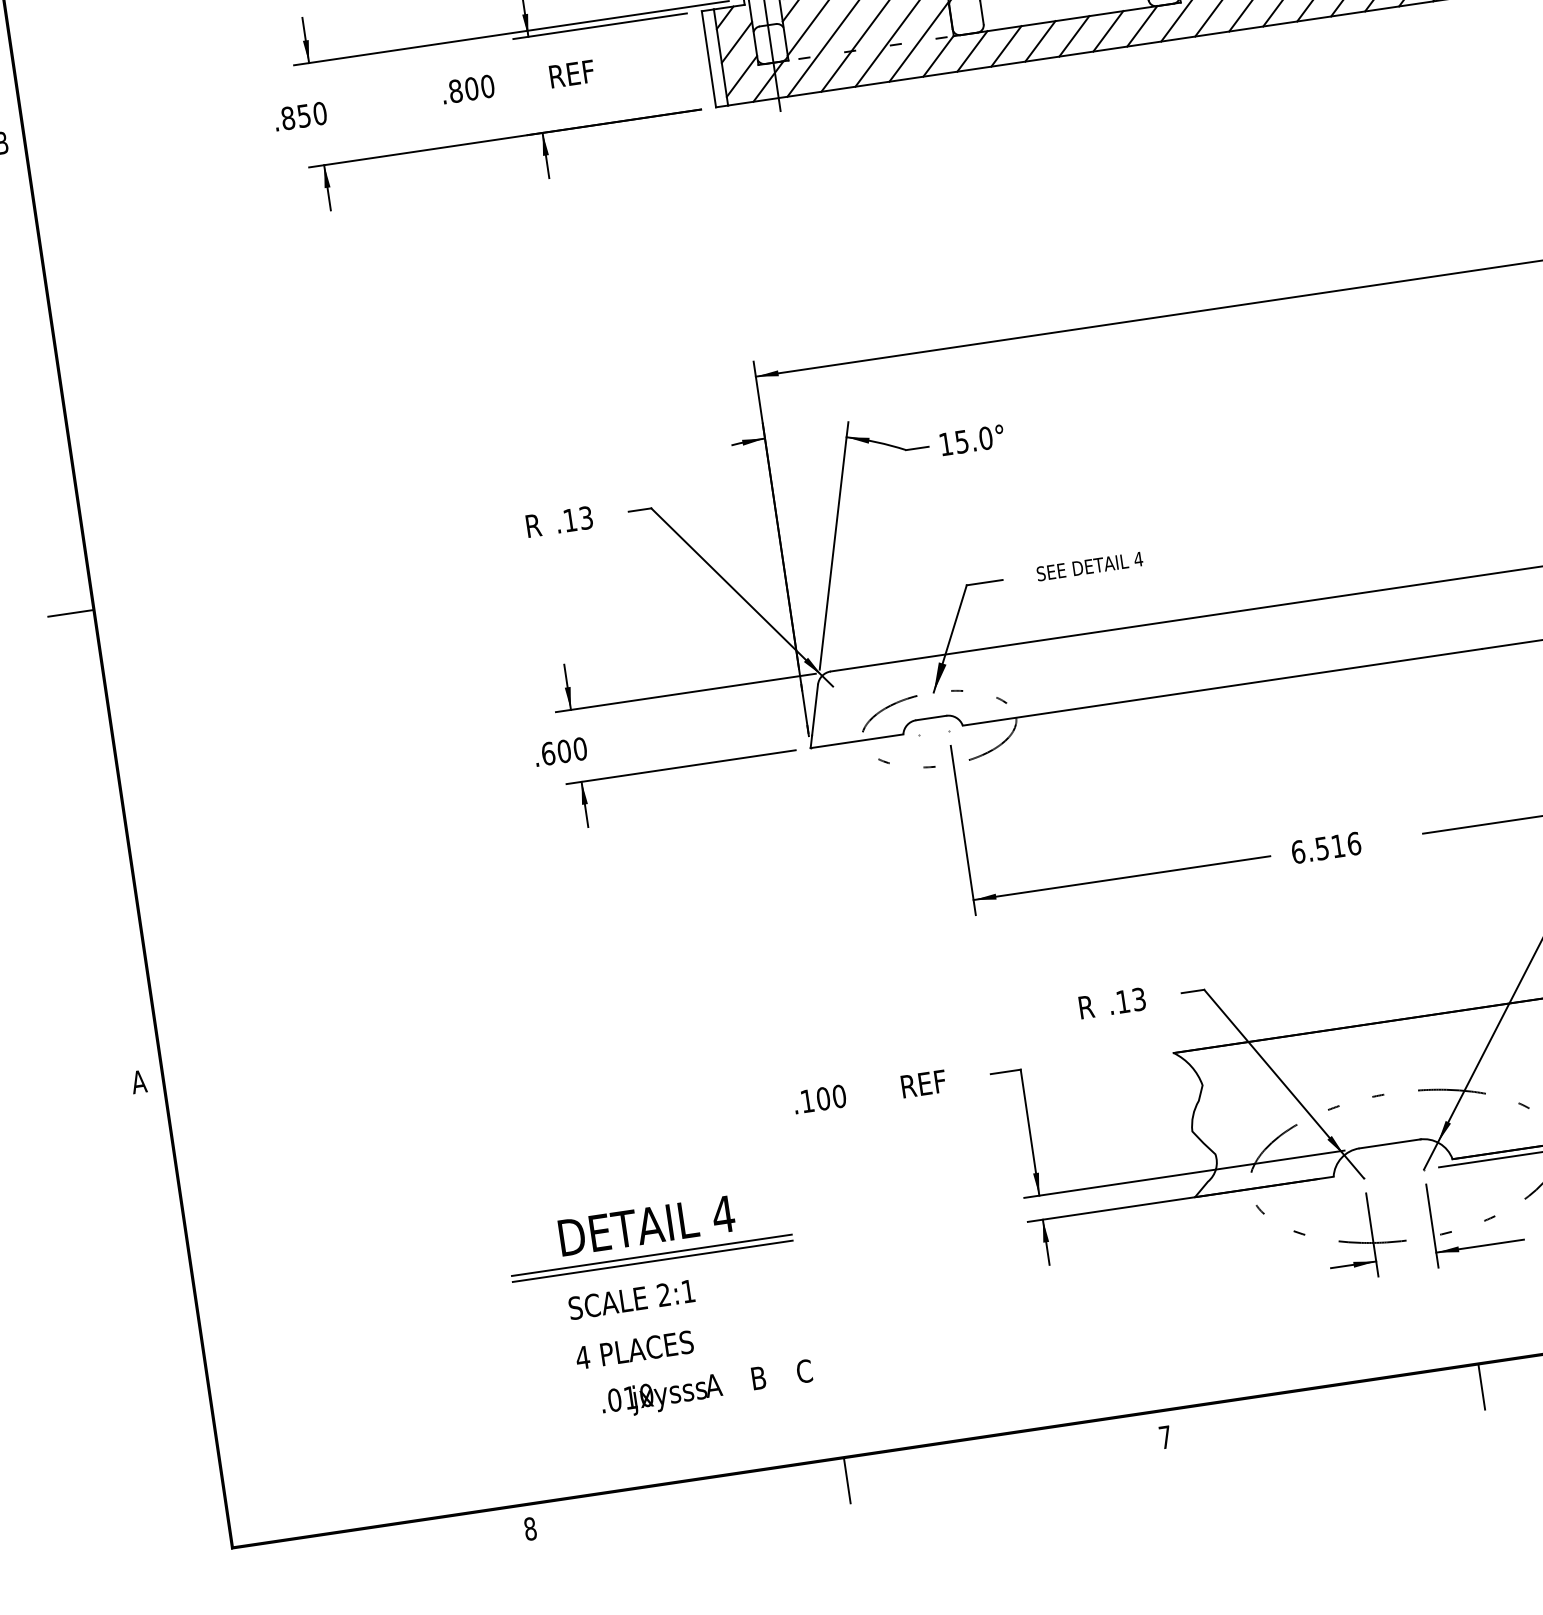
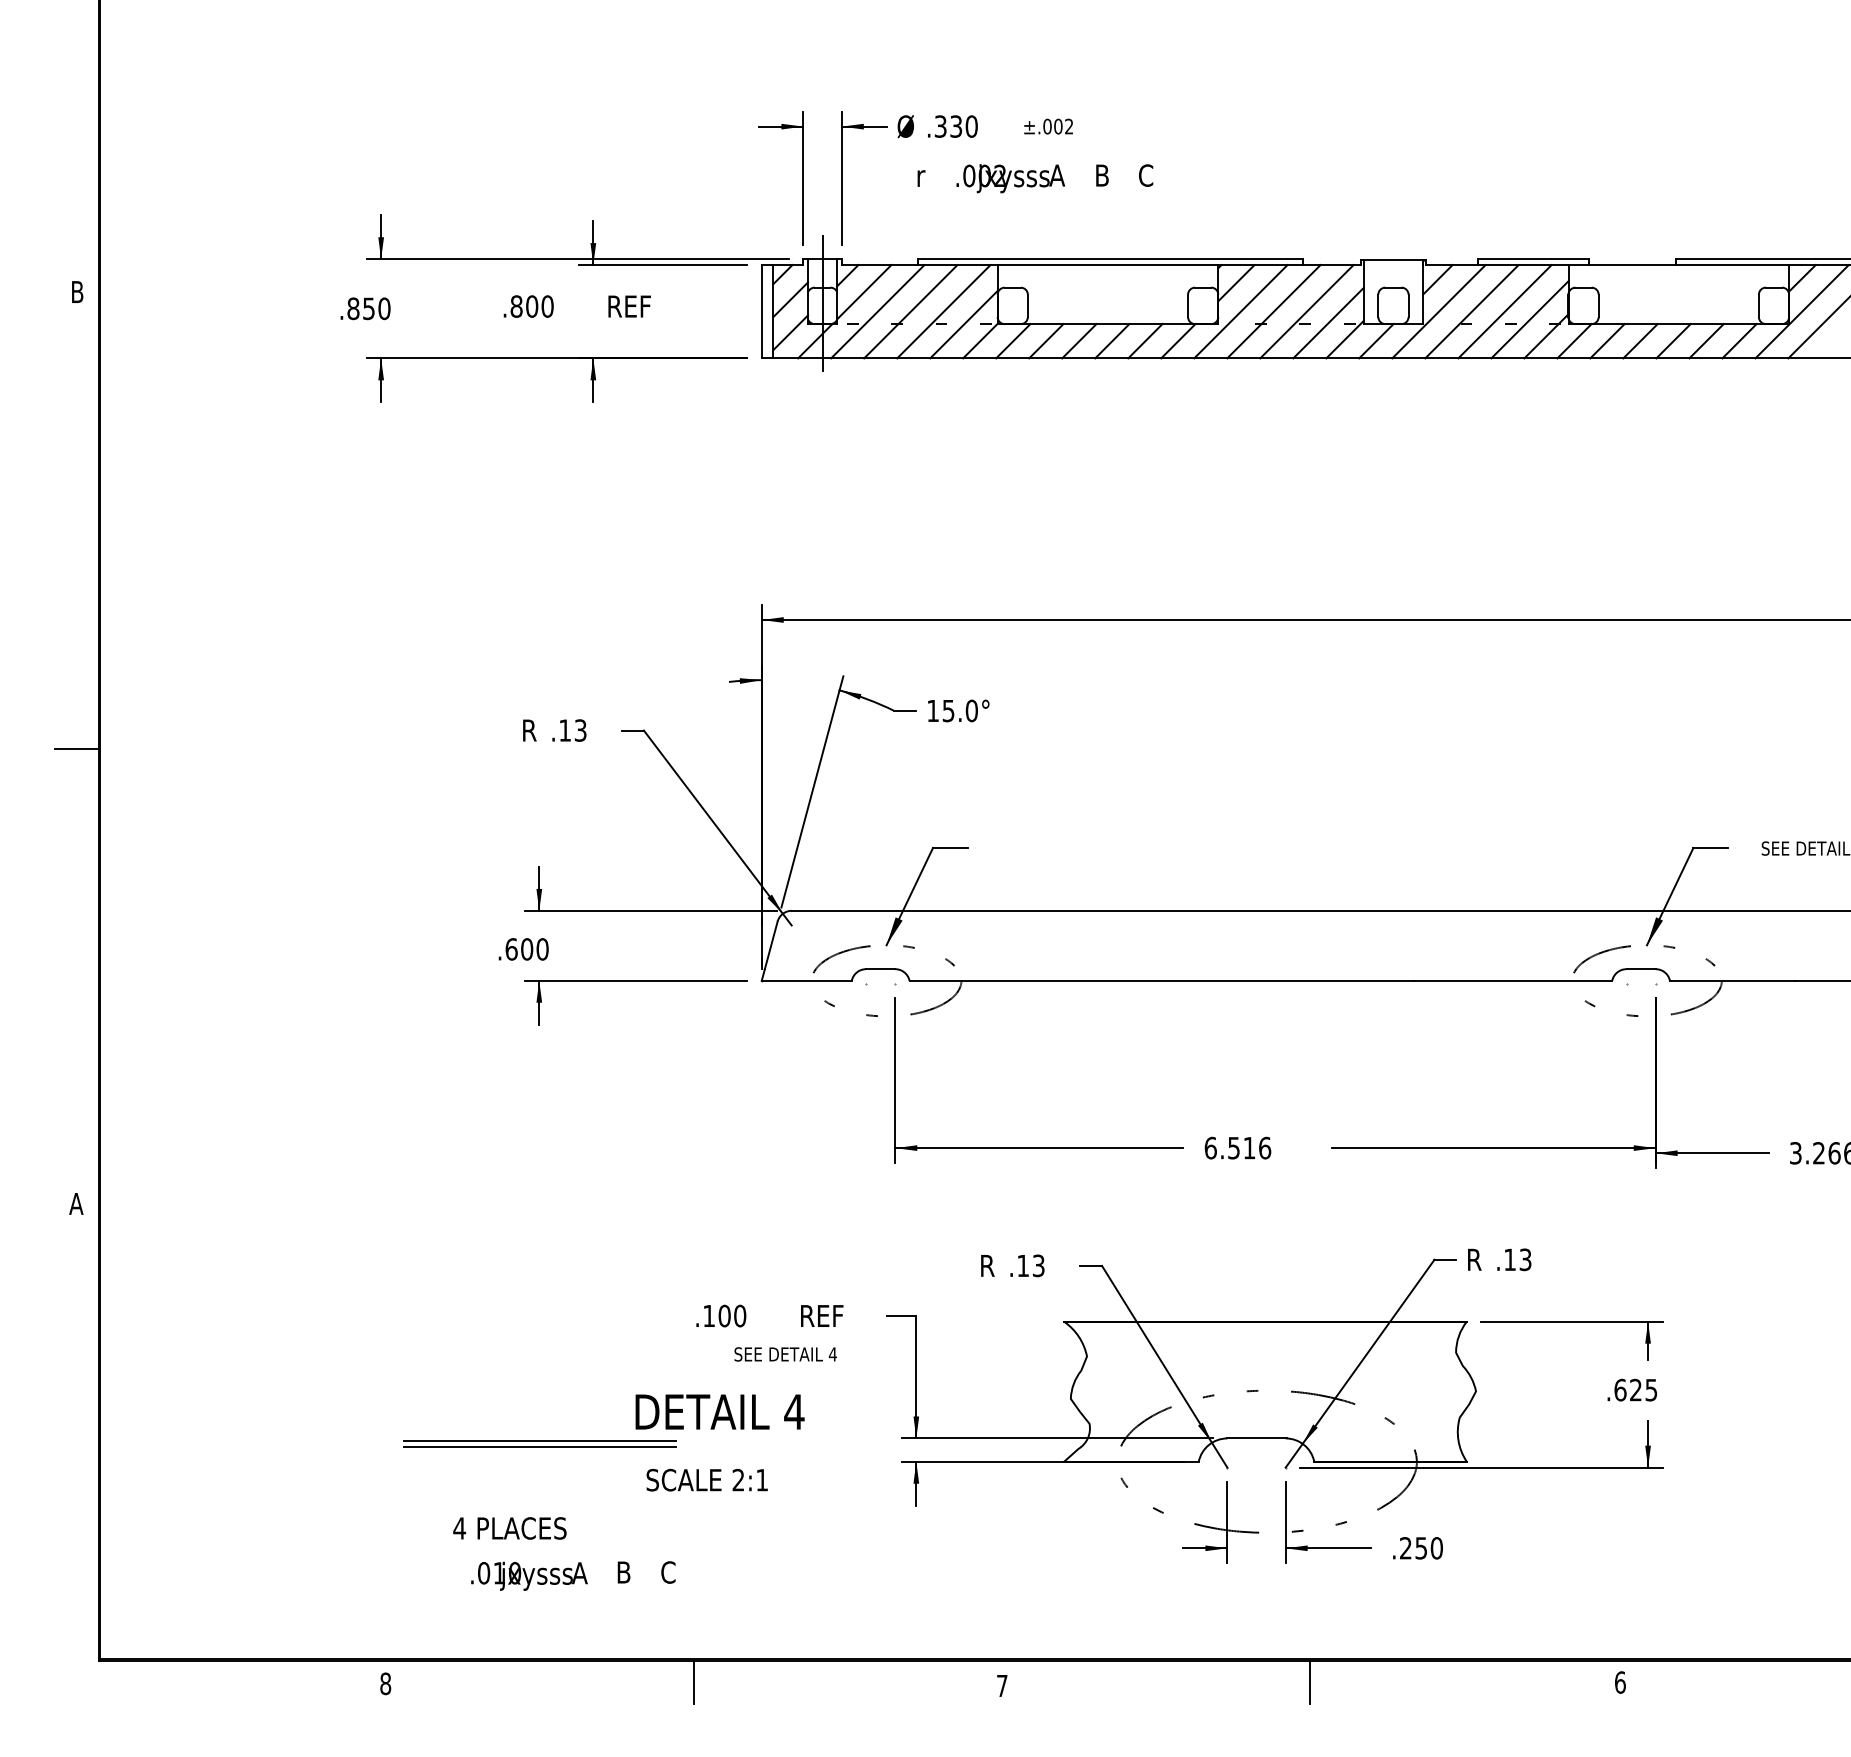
text: (1089, 566) -> (785, 1354), moved
text: (646, 1225) -> (719, 1411), moved
text: (630, 1299) -> (706, 1479), moved

